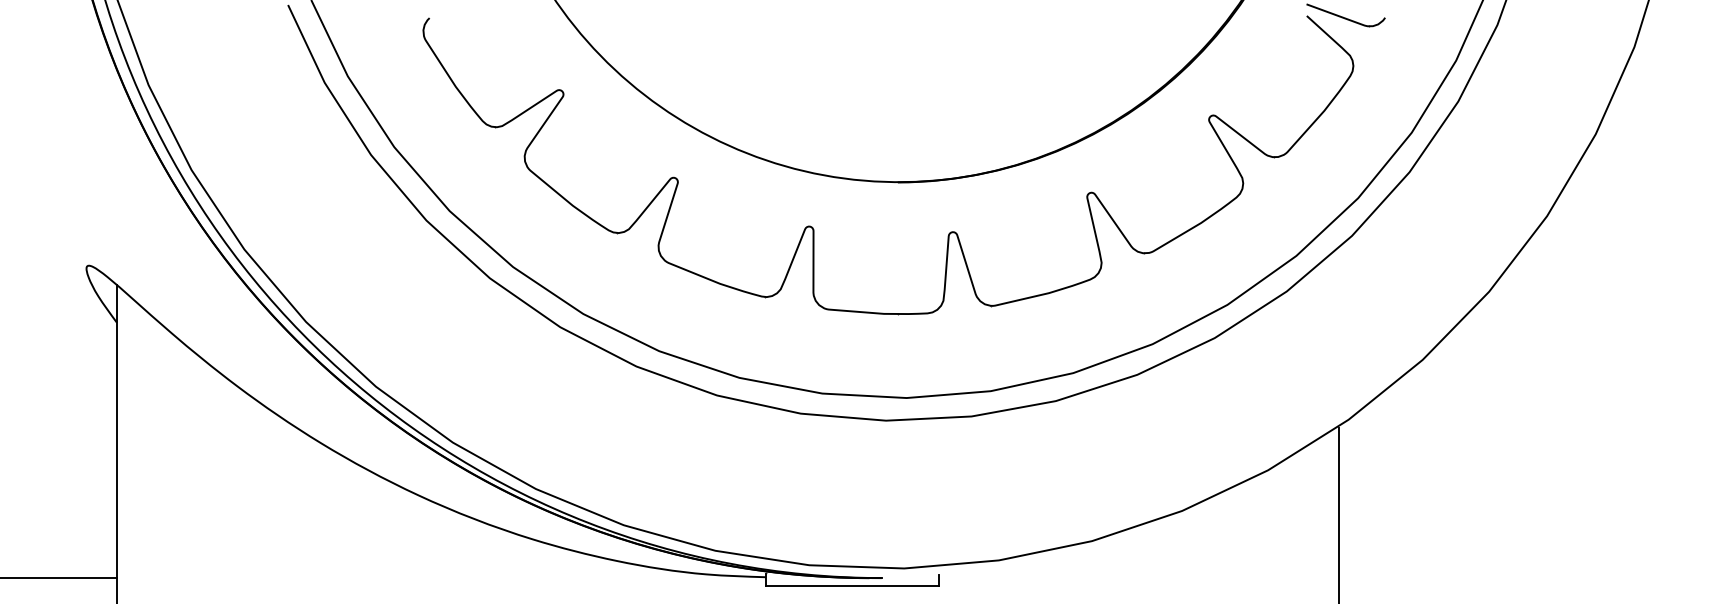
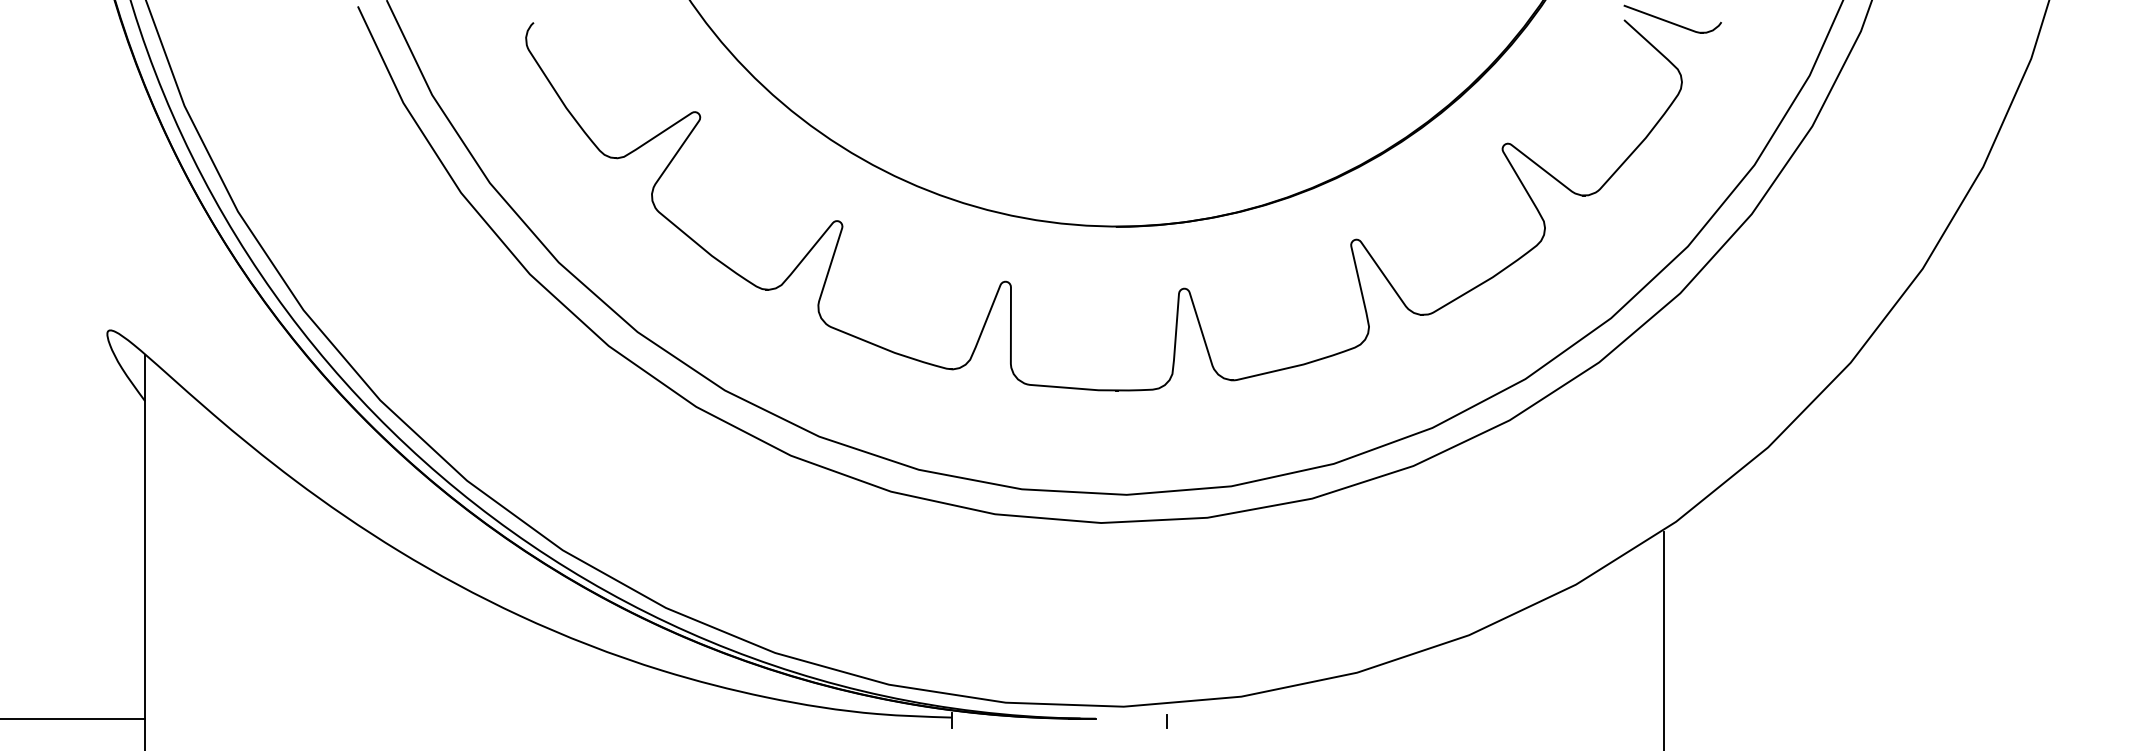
line: (852, 585) -> (1059, 727), removed

